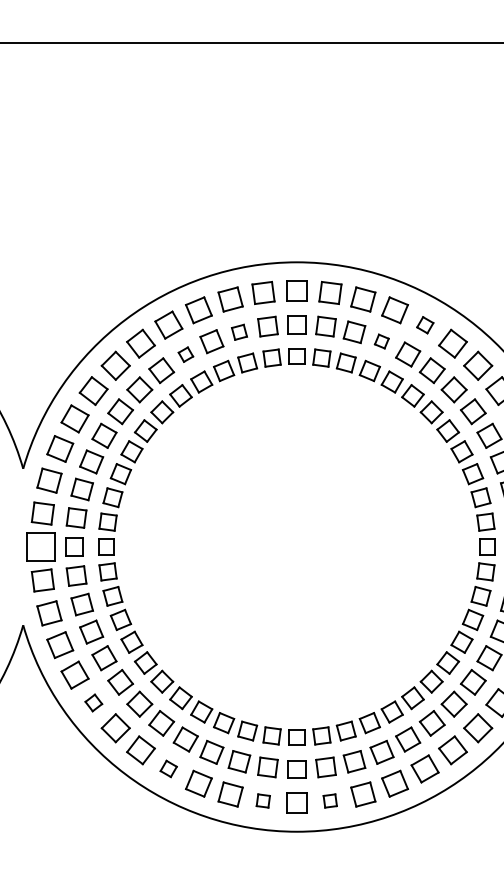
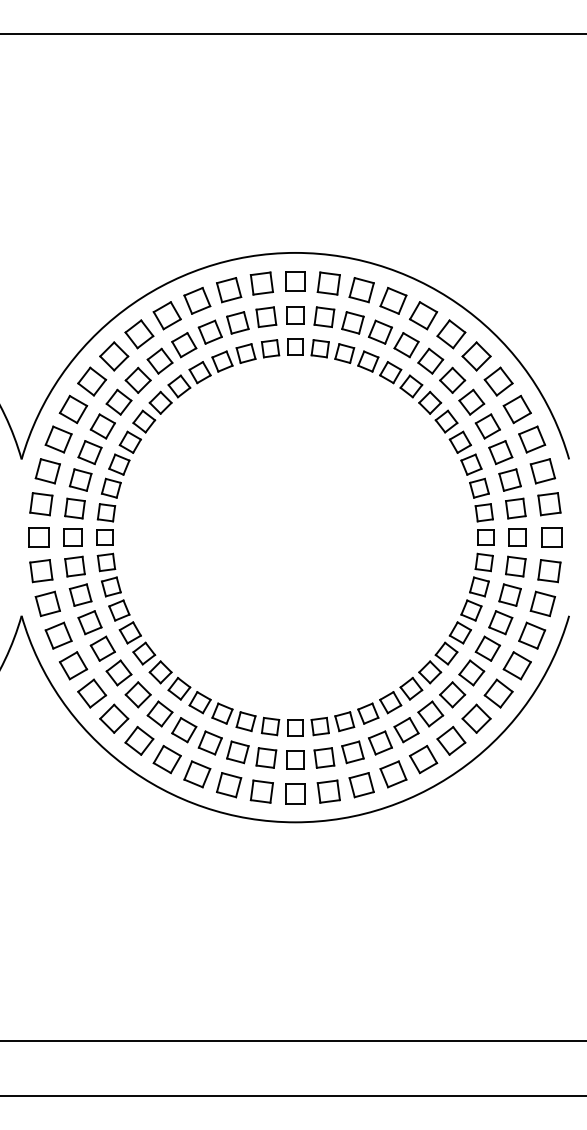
part: (425, 324) -> (423, 315), size x1.67
part: (239, 331) -> (237, 322), size x1.43
part: (381, 340) -> (379, 331), size x1.67
part: (186, 354) -> (184, 345), size x1.67
part: (40, 546) -> (38, 537), size x0.71
part: (94, 702) -> (92, 693), size x1.67
part: (168, 768) -> (166, 759), size x1.67
part: (263, 800) -> (261, 791), size x1.67
part: (330, 800) -> (328, 791), size x1.67

